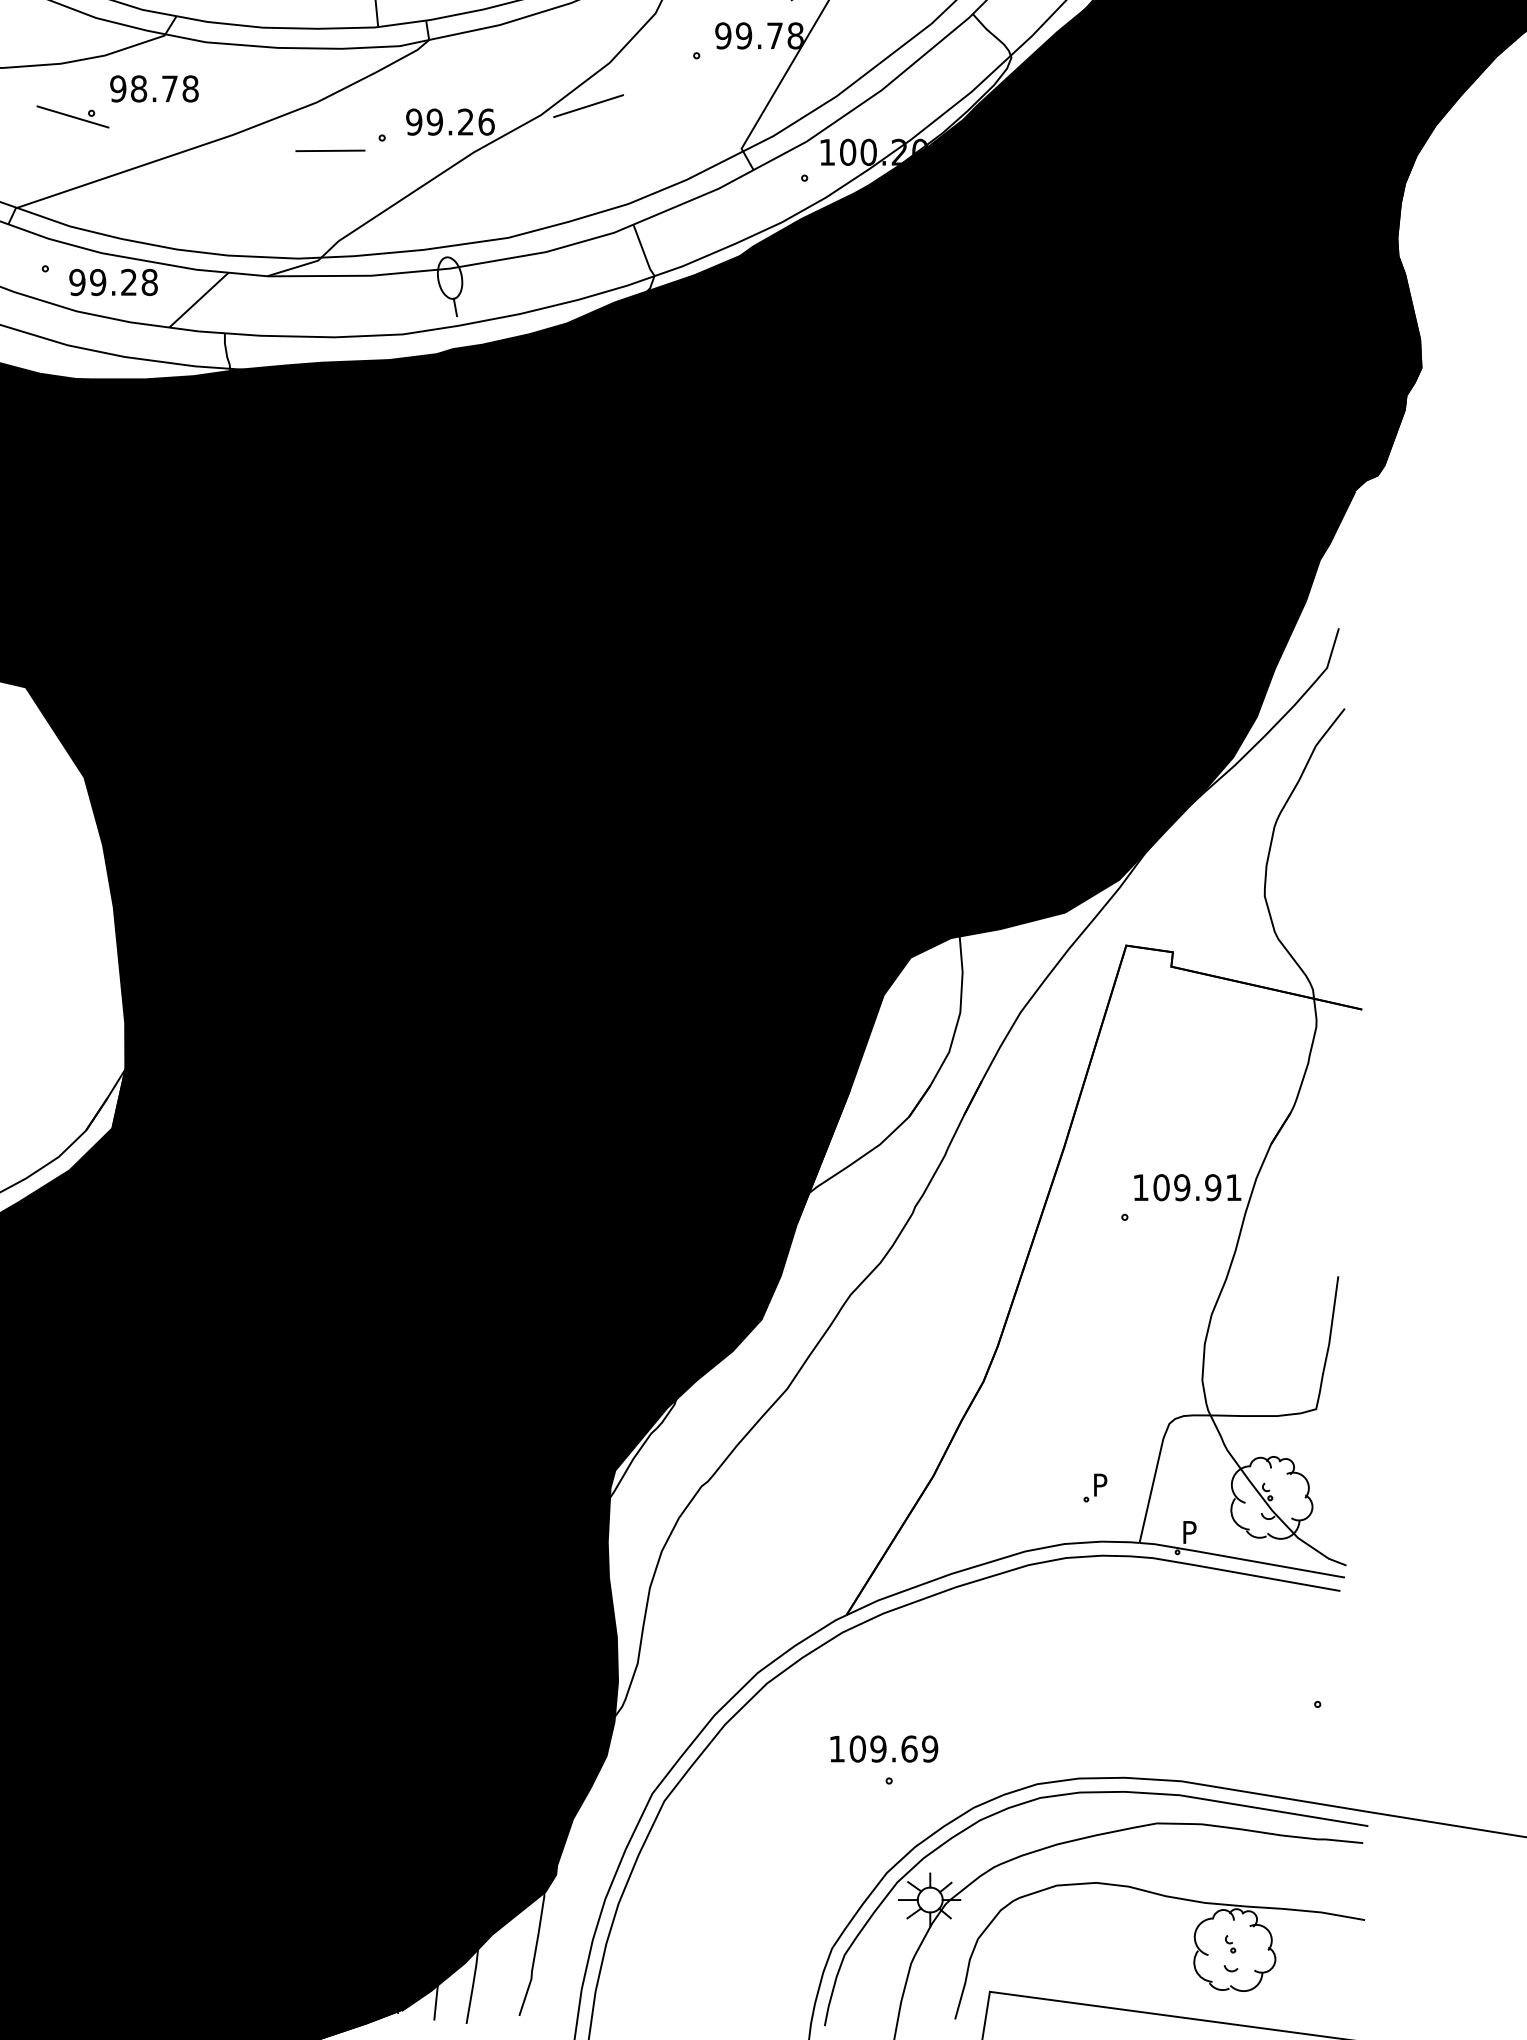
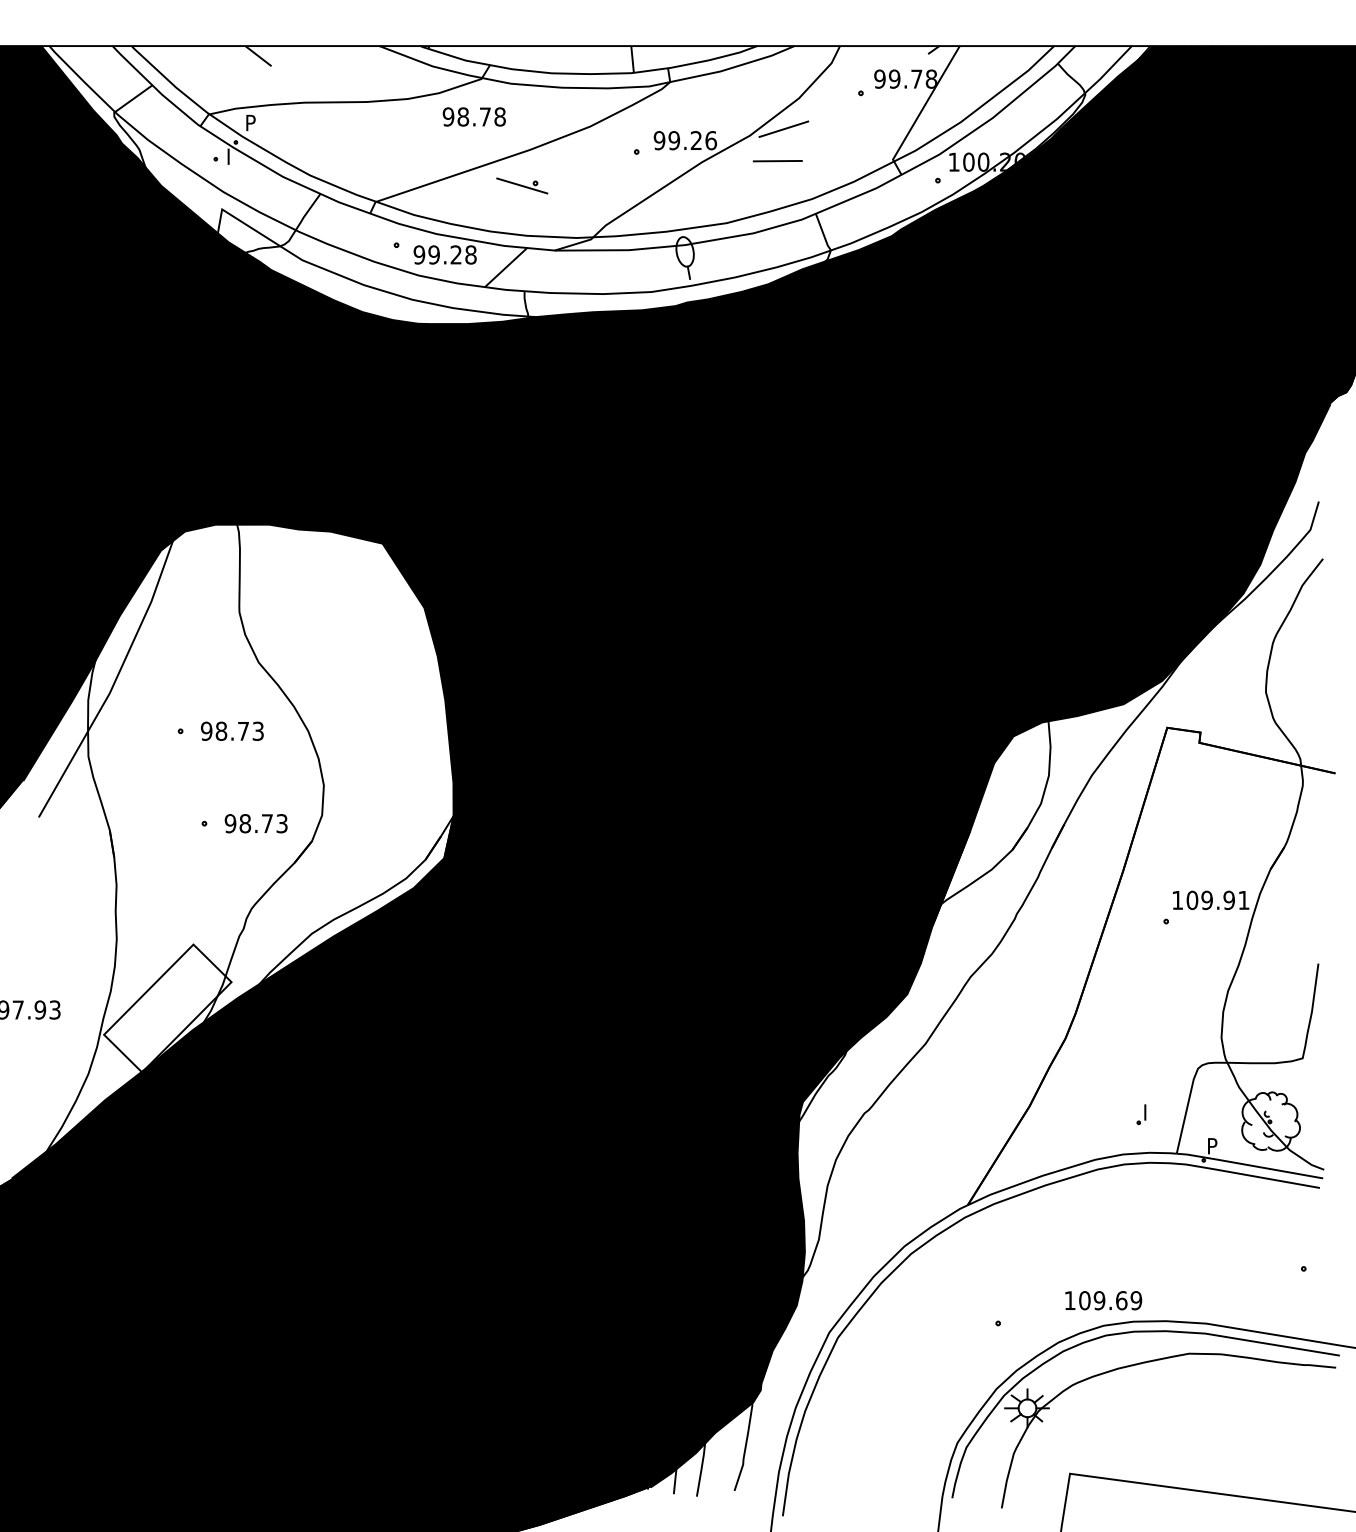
part: (73, 116) -> (522, 185), moved
line: (329, 151) -> (777, 161), moved
text: (1101, 1480) -> (1149, 1109), P -> I
text: (883, 1748) -> (1103, 1300), moved
part: (1193, 1954) -> (1215, 1447), removed

